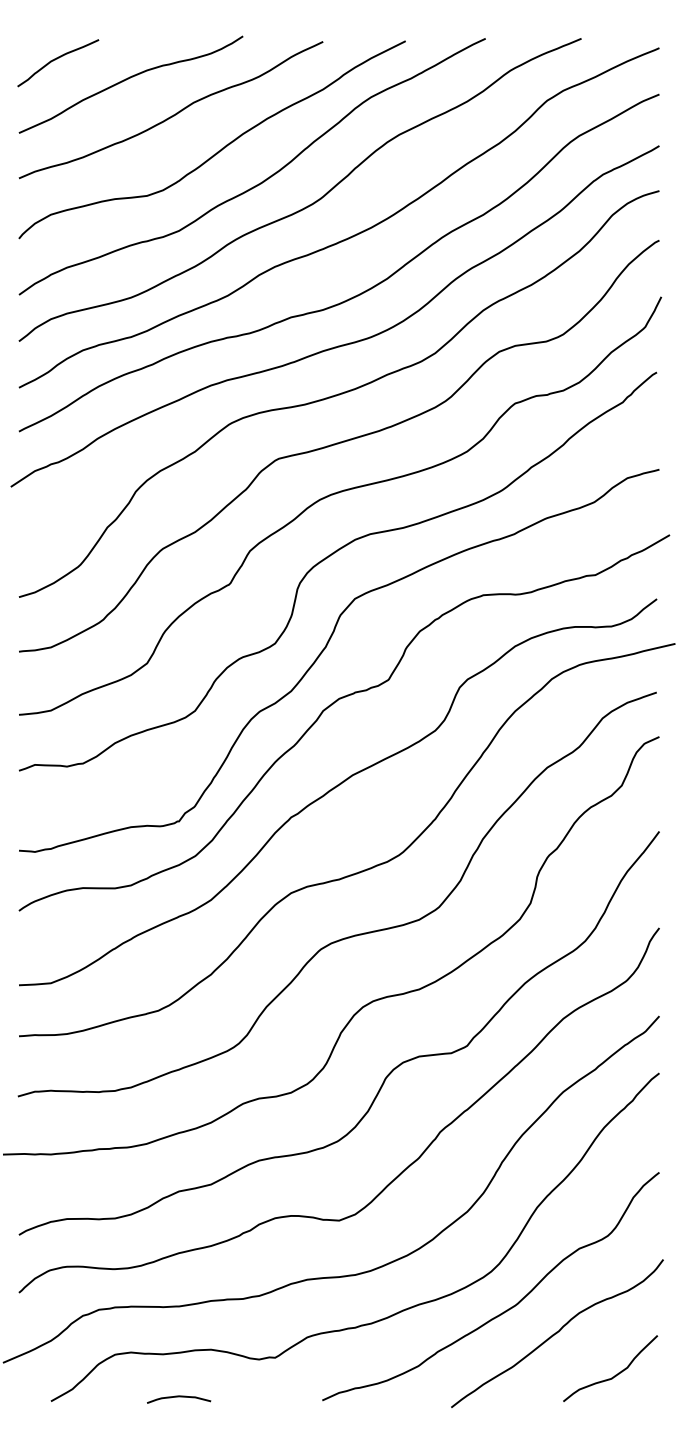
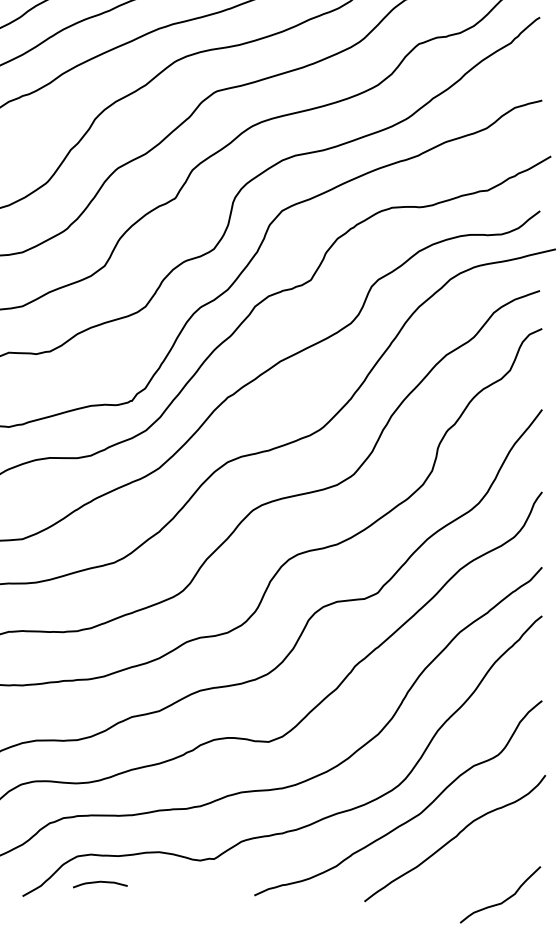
curve: (615, 1374) -> (504, 899), moved
curve: (179, 1397) -> (100, 882), moved

